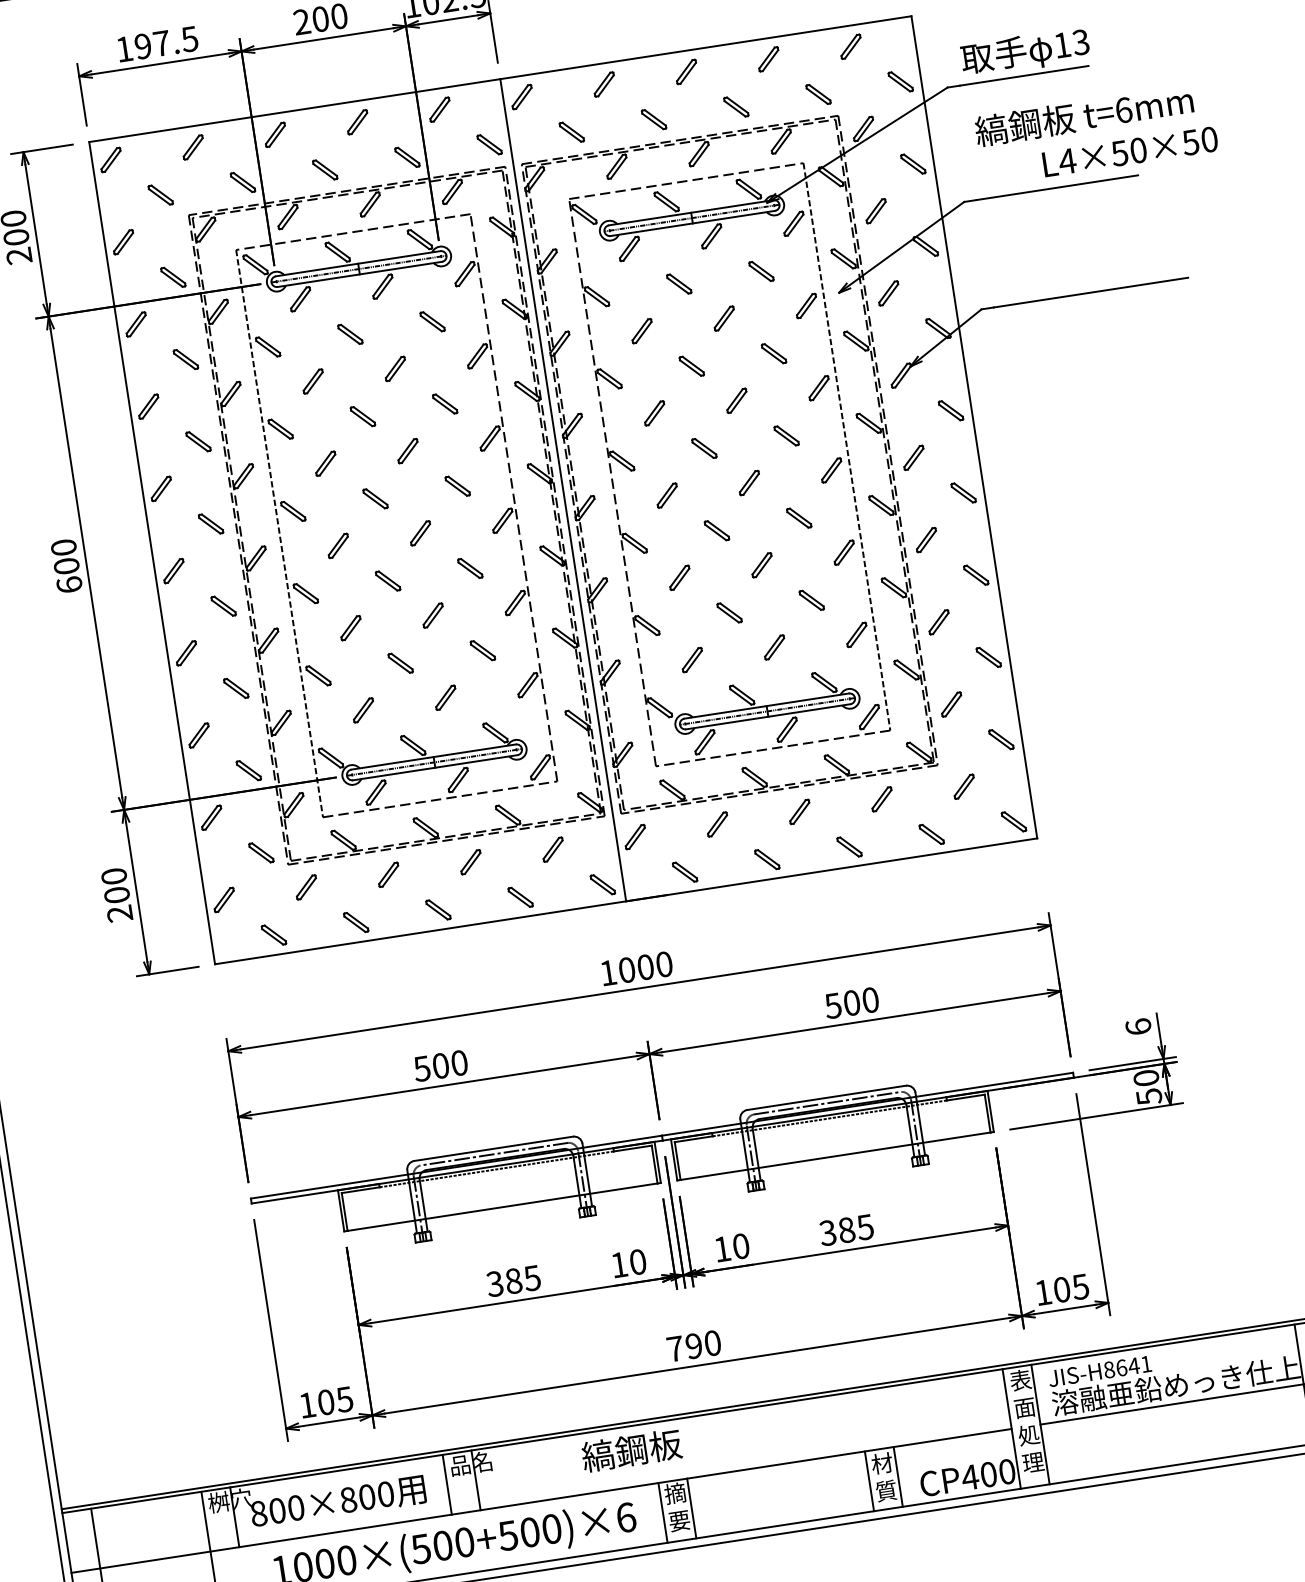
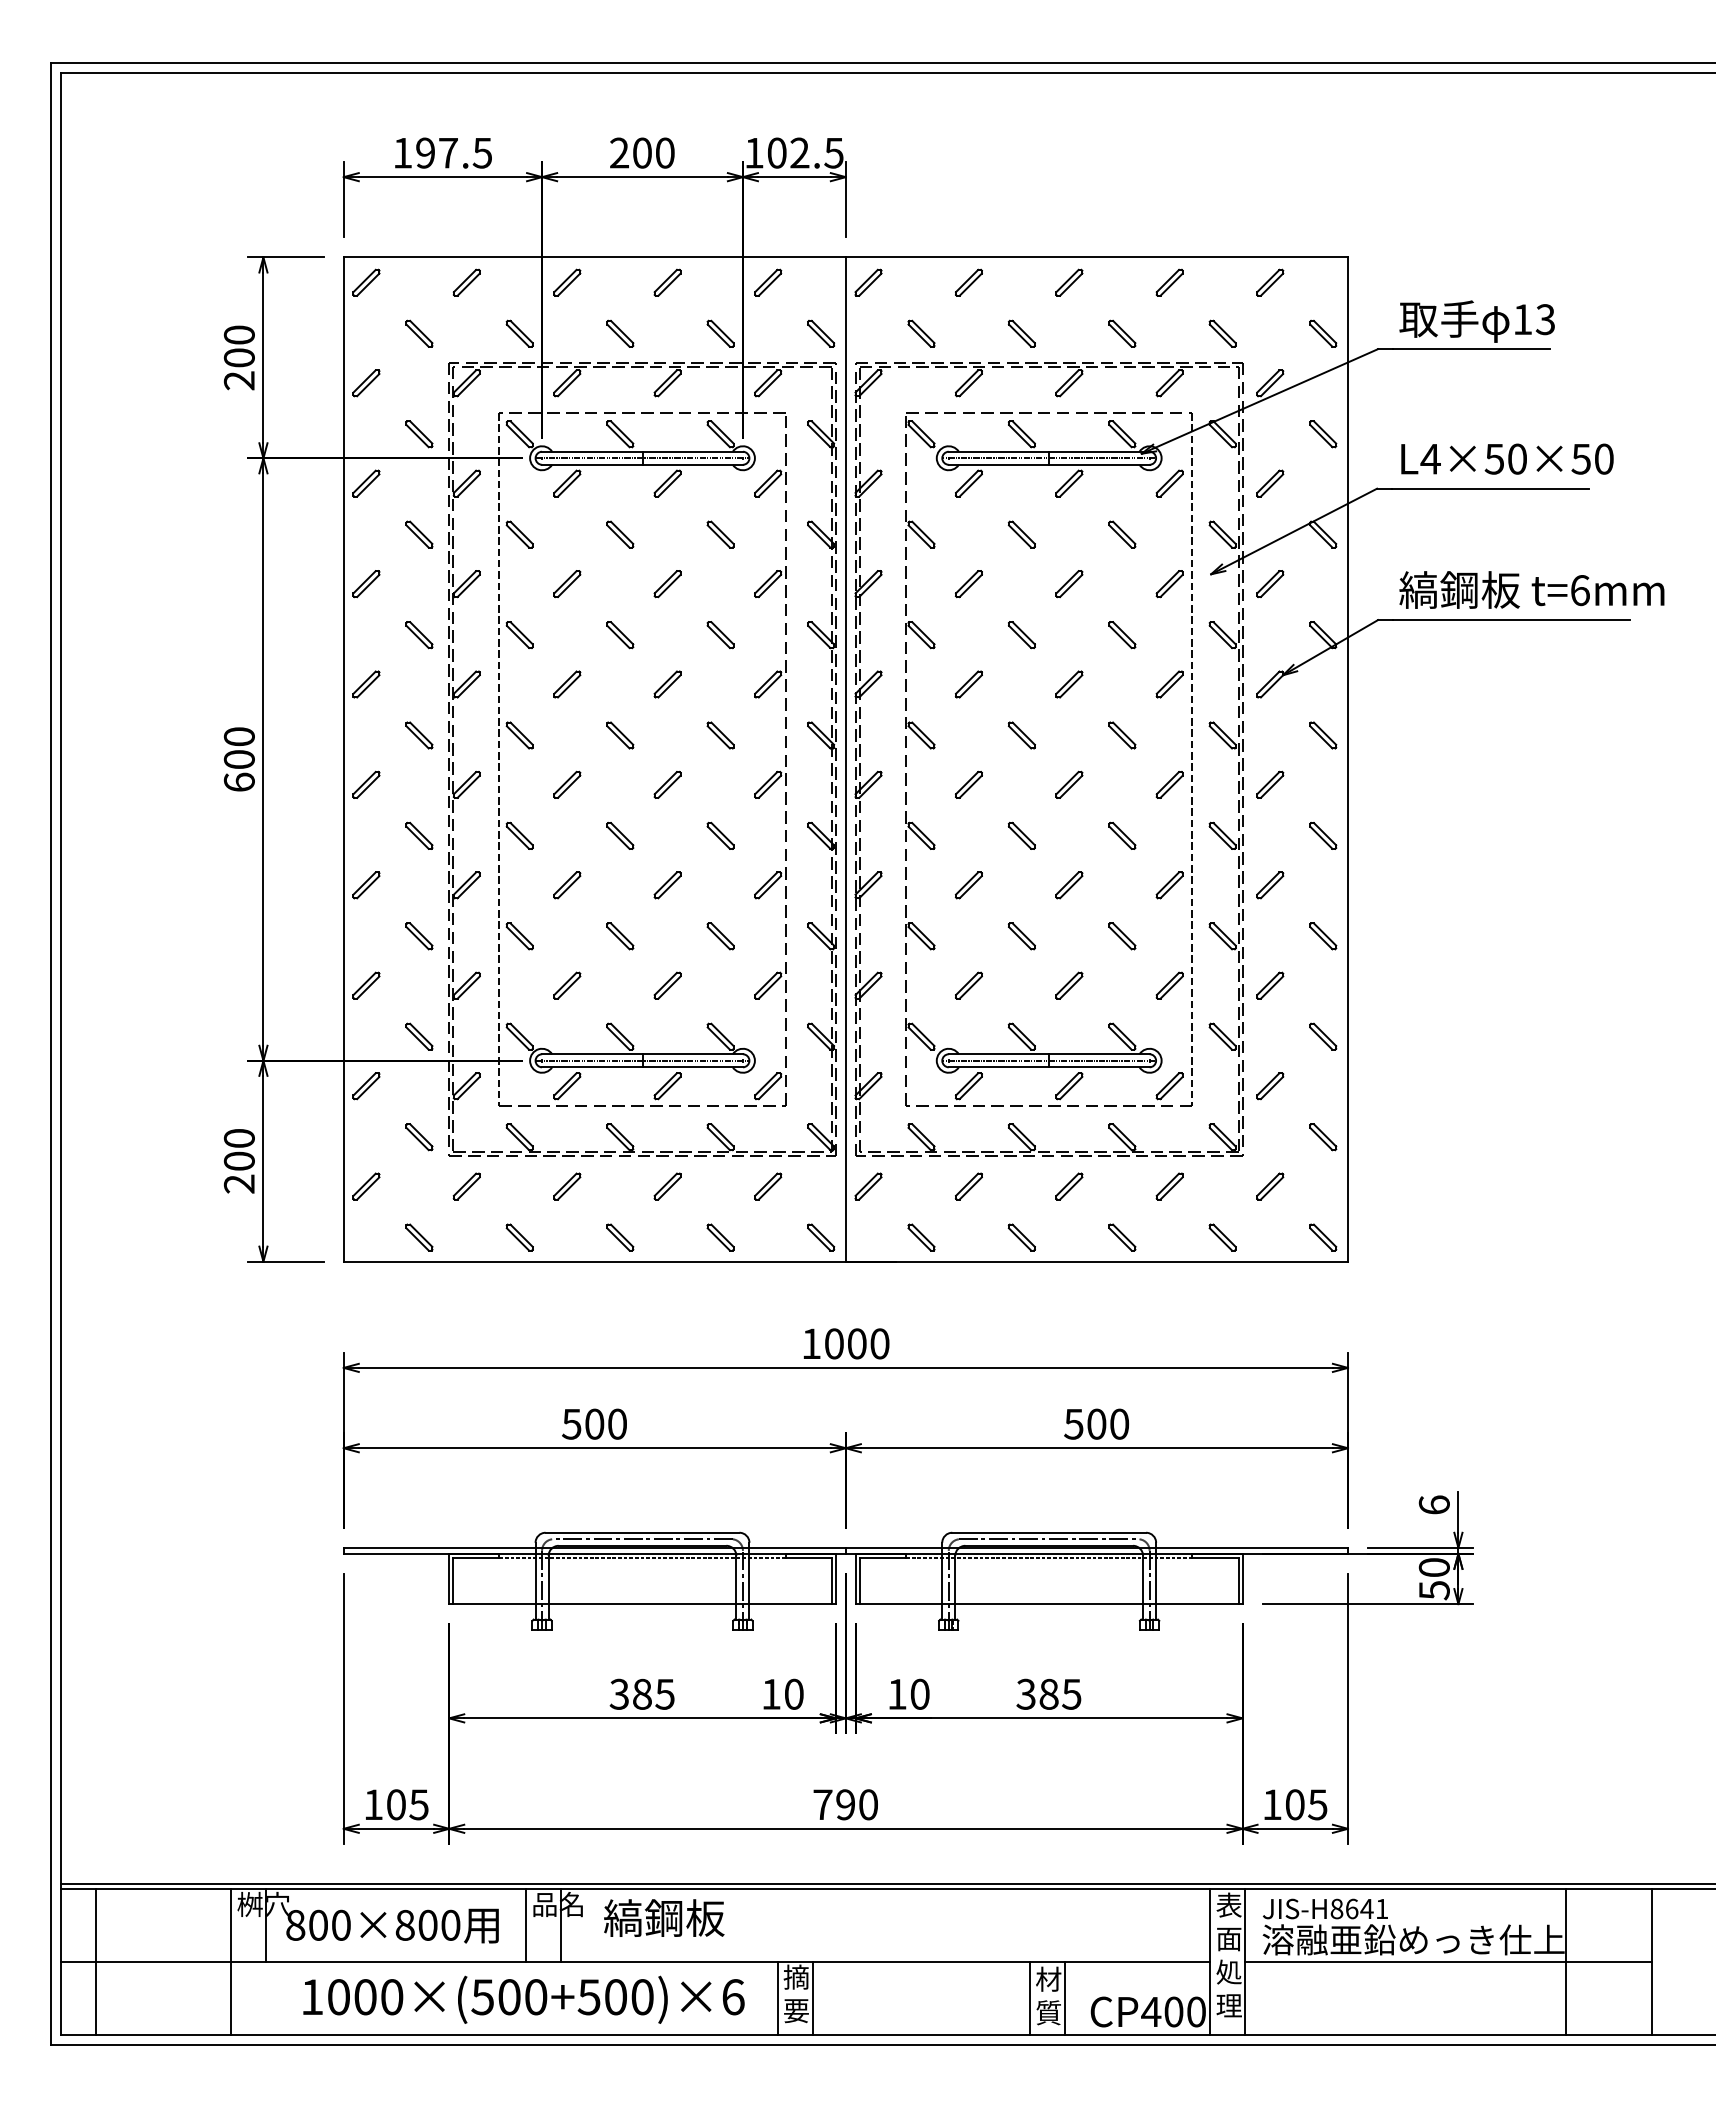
text: (1083, 115) -> (1531, 589), moved
text: (1130, 151) -> (1507, 458), moved
text: (631, 1450) -> (664, 1917), moved

